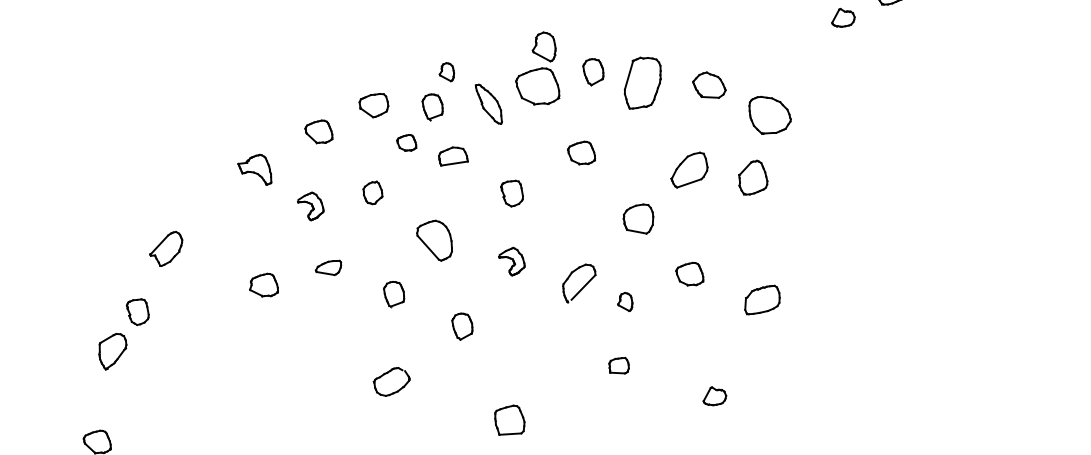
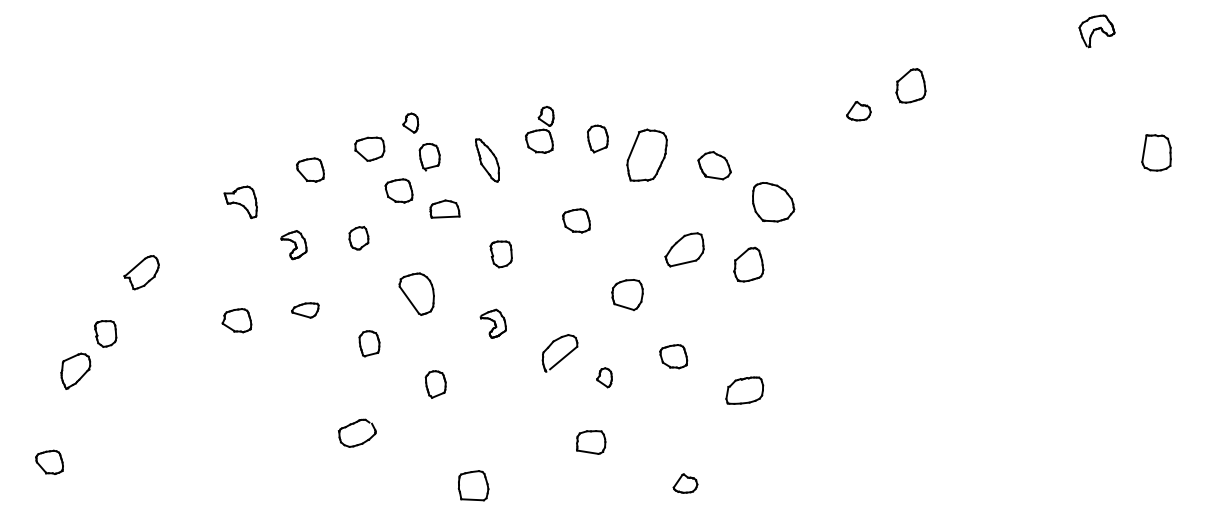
part: (536, 68) -> (539, 129), size x0.62
part: (446, 71) -> (410, 122), moved
part: (406, 142) -> (398, 190), size x1.43
part: (619, 366) -> (591, 442), size x1.43

